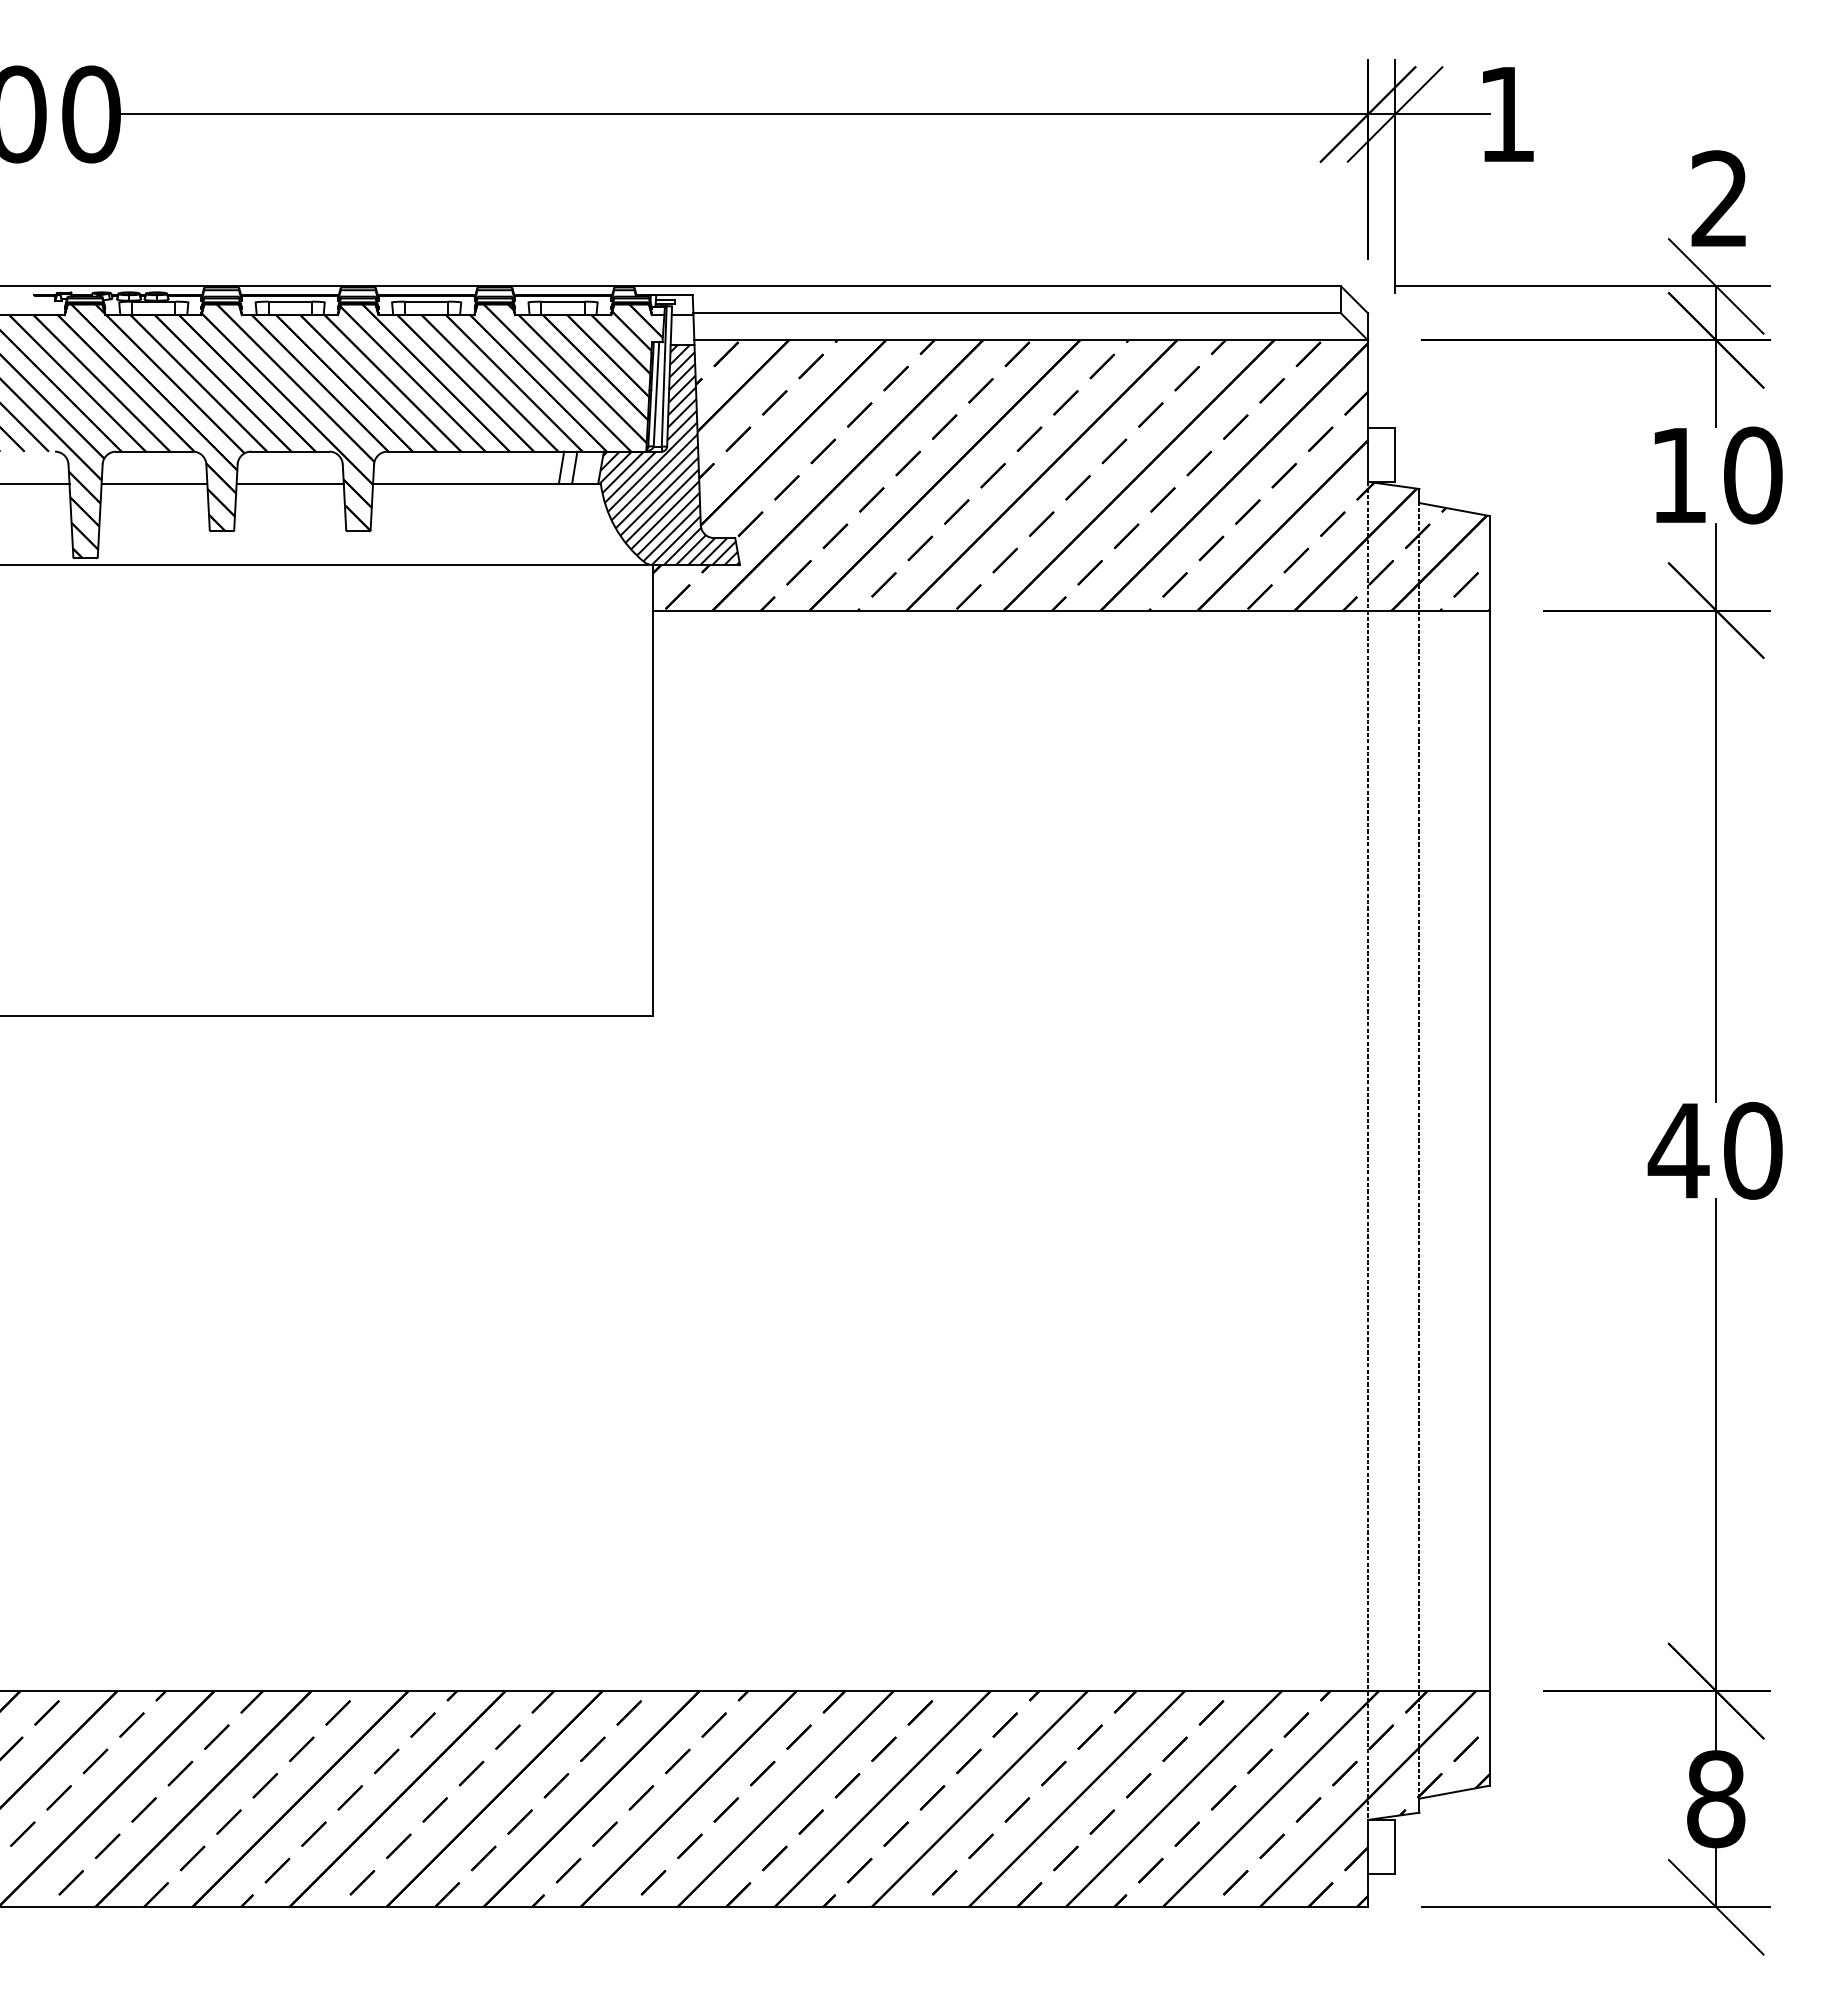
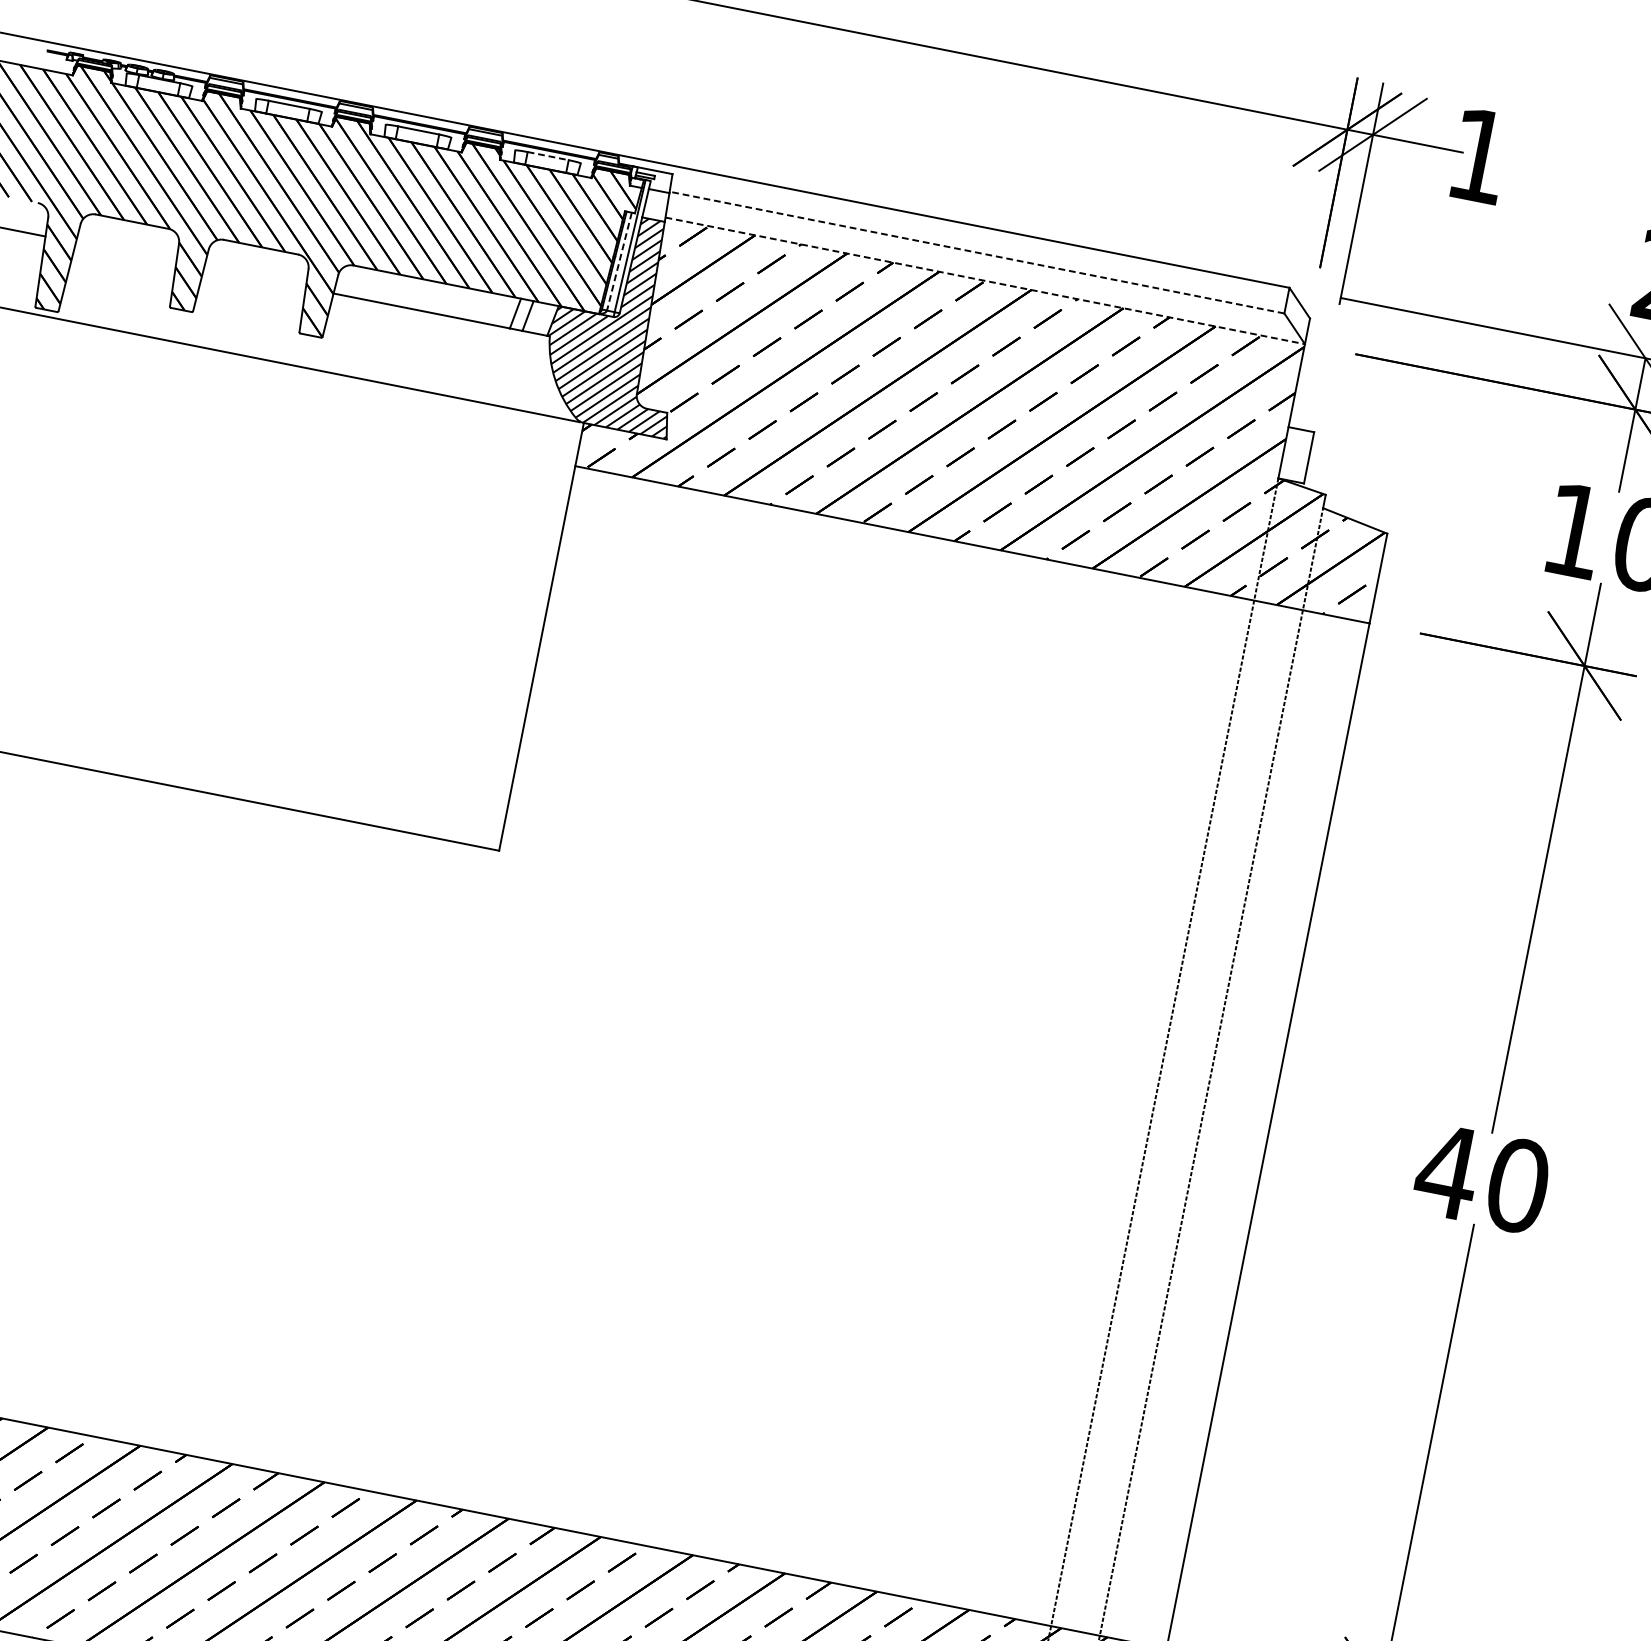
line: (563, 301) -> (548, 156), solid -> dashed
line: (1017, 313) -> (977, 252), solid -> dashed
line: (1031, 340) -> (985, 281), solid -> dashed
line: (656, 394) -> (619, 261), solid -> dashed
line: (154, 484) -> (126, 252), removed
line: (289, 484) -> (254, 278), removed

